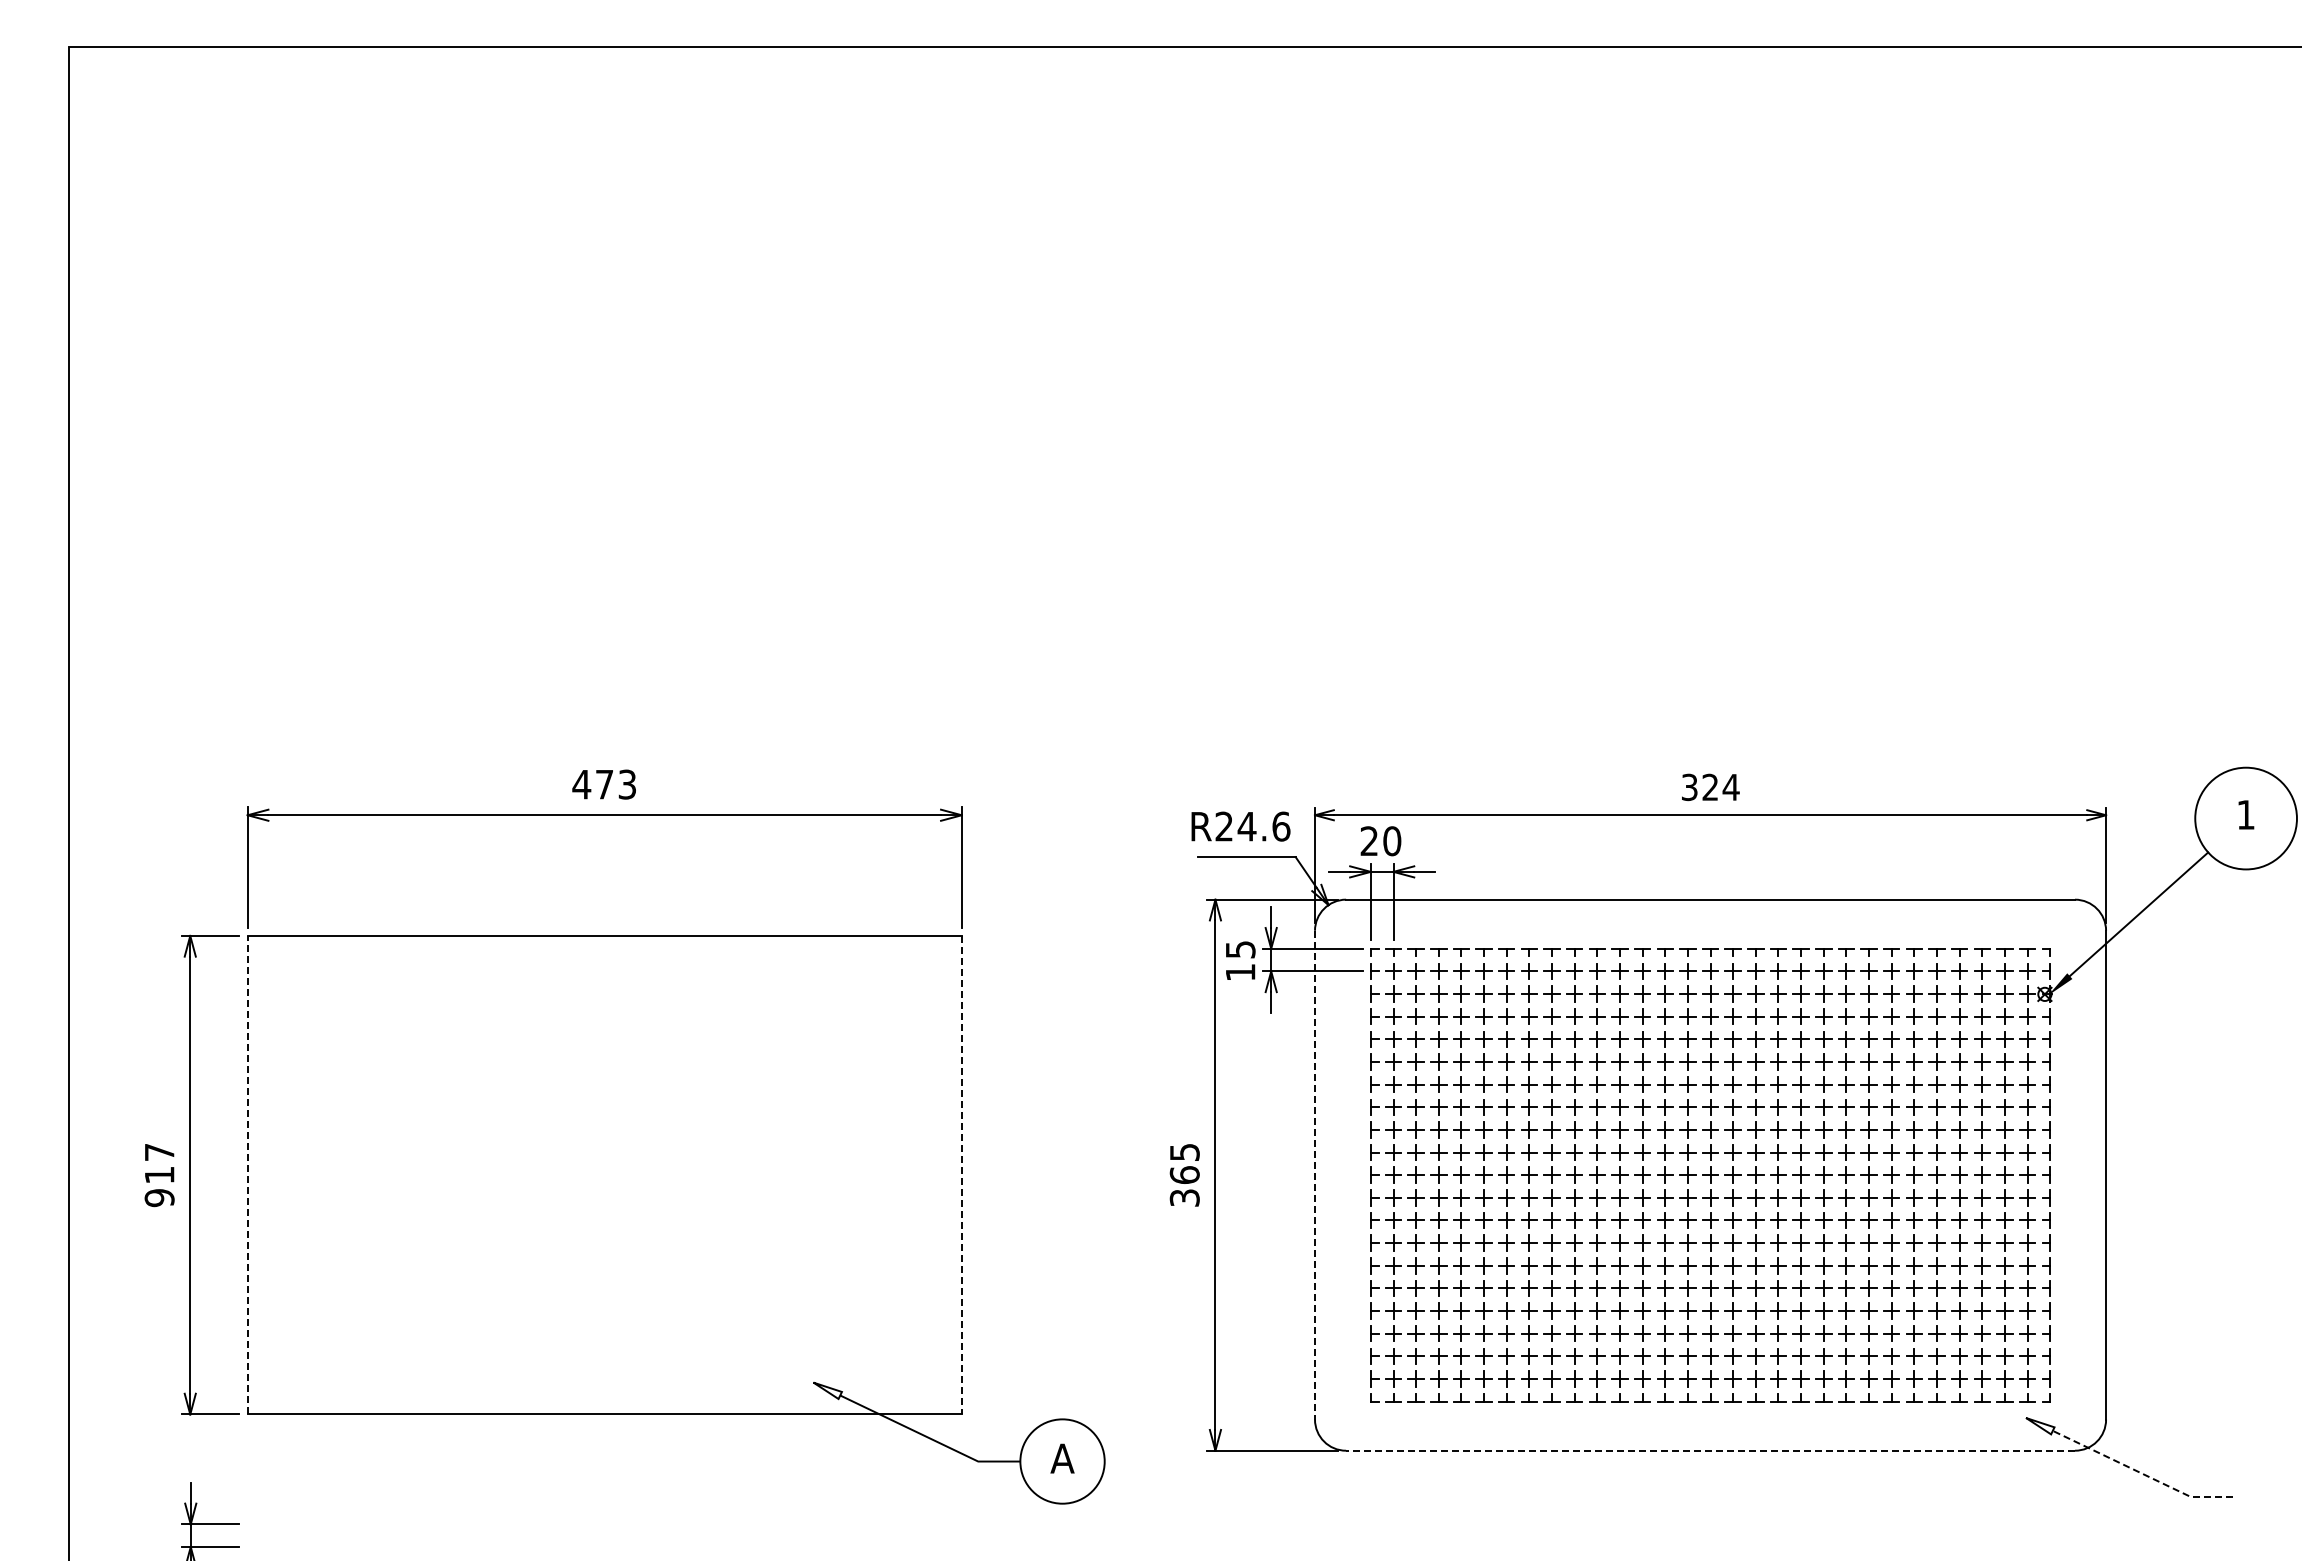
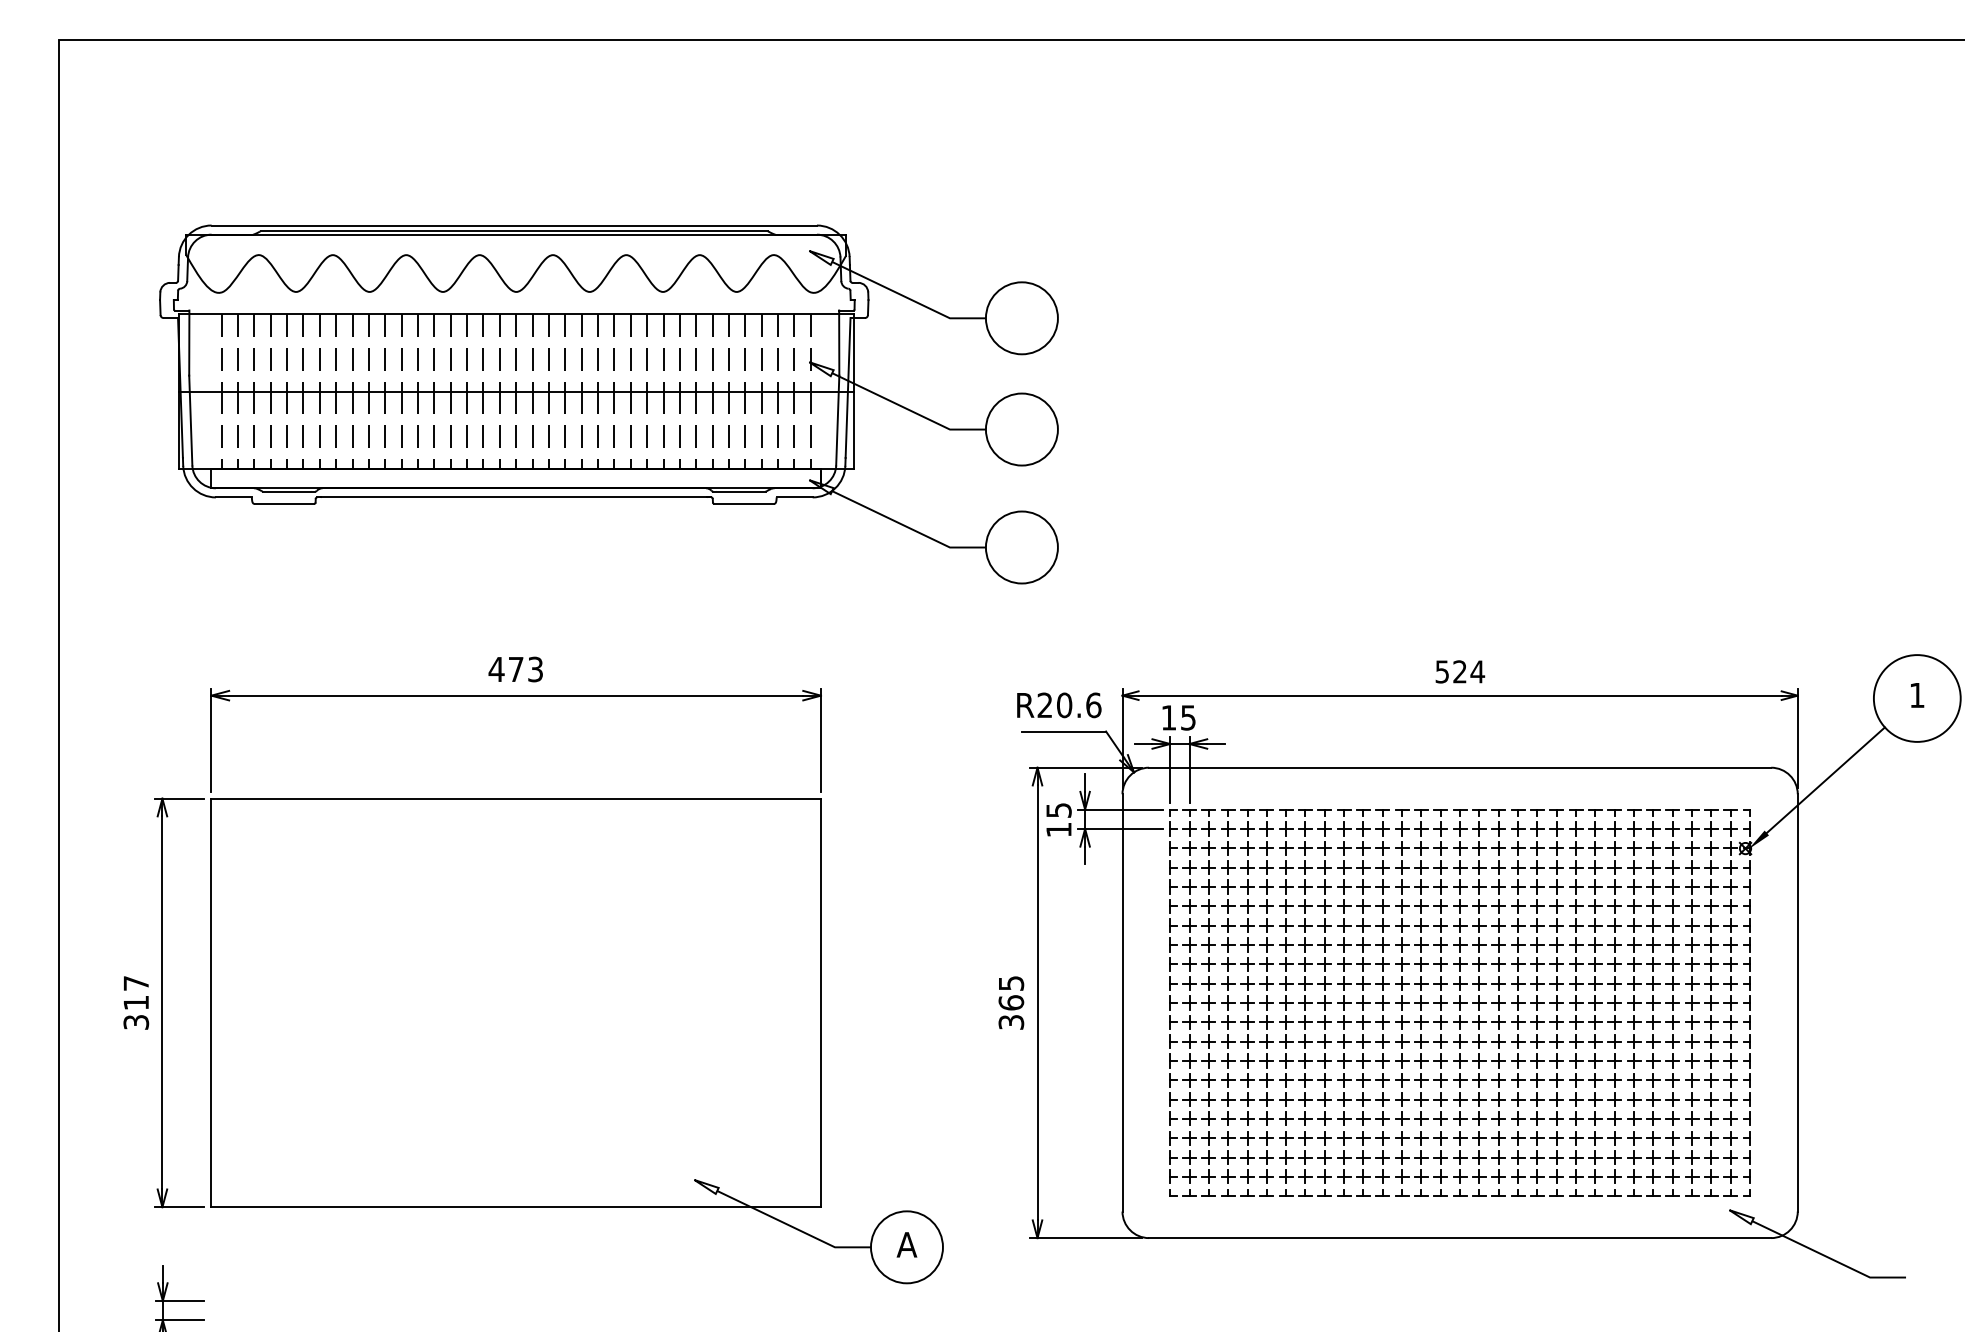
part: (713, 473) -> (609, 403), added
text: (1689, 786) -> (1442, 671), 324 -> 524
text: (1246, 826) -> (1064, 705), R24.6 -> R20.6
text: (1380, 841) -> (1178, 718), 20 -> 15
line: (247, 1174) -> (211, 1002), dashed -> solid
line: (961, 1175) -> (820, 1003), dashed -> solid
line: (1315, 1175) -> (1122, 1003), dashed -> solid
text: (159, 1198) -> (136, 1022), 917 -> 317
line: (1710, 1450) -> (1460, 1237), dashed -> solid
line: (2141, 1473) -> (1827, 1257), dashed -> solid

